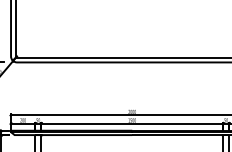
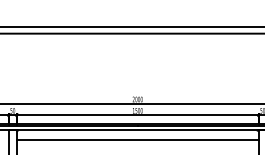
line: (132, 142) -> (138, 140), added

